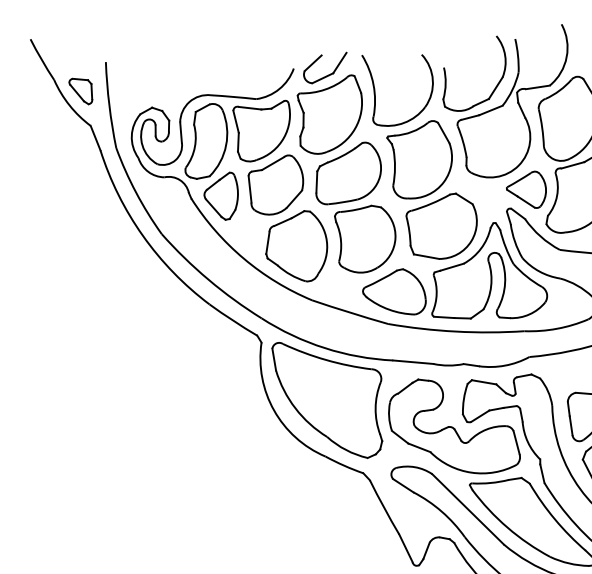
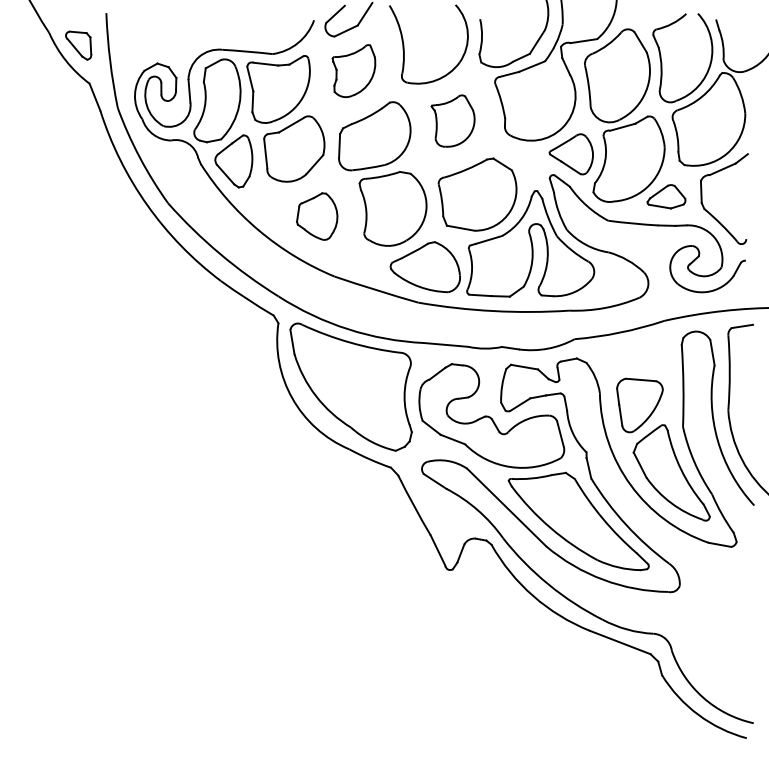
part: (329, 113) -> (353, 70), size x0.6
part: (418, 159) -> (452, 120), size x0.6
part: (295, 246) -> (316, 216), size x0.6

